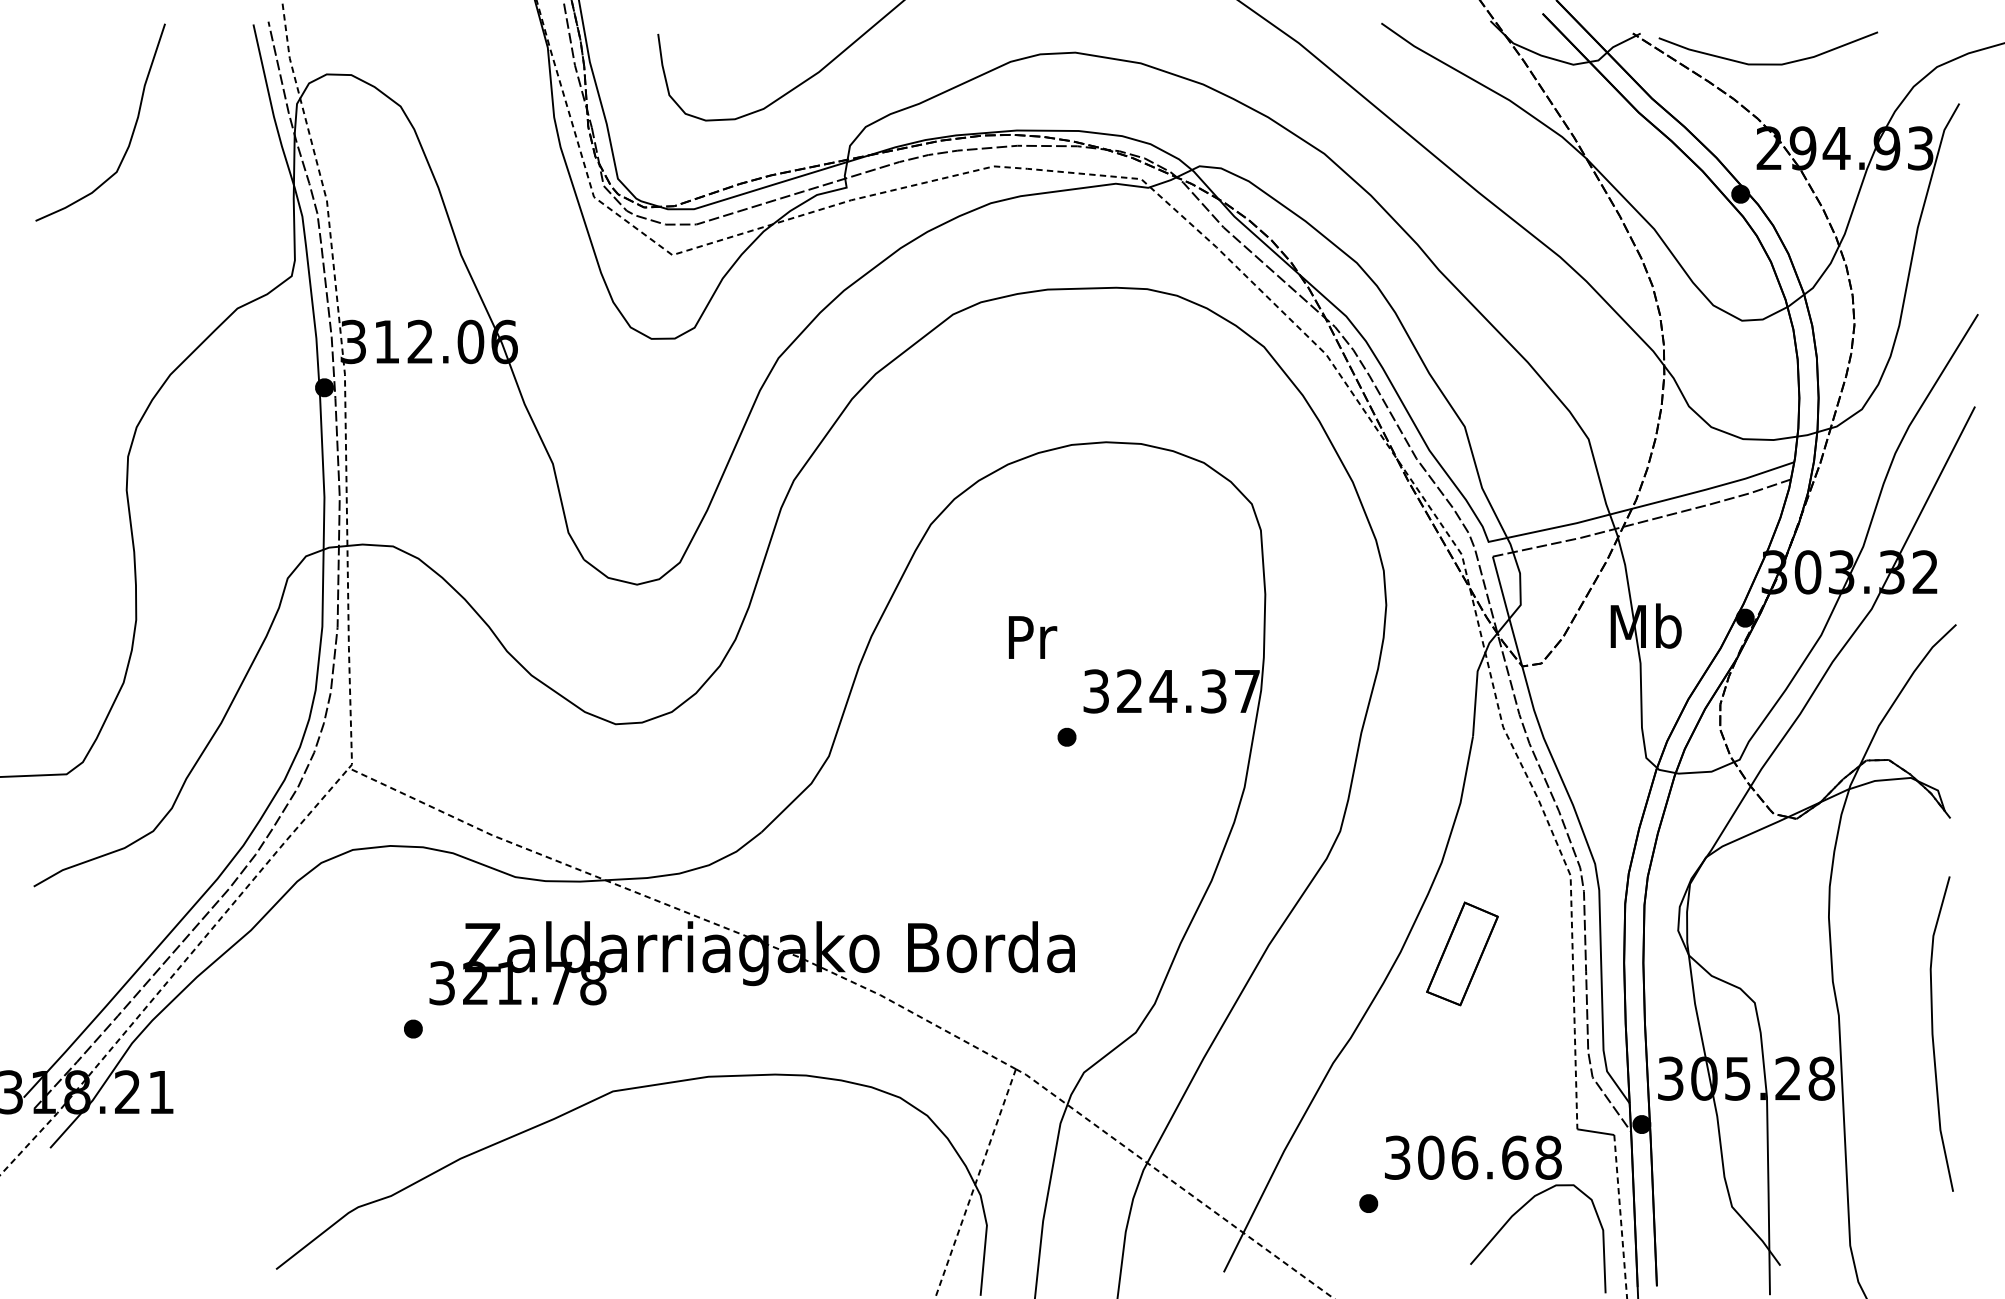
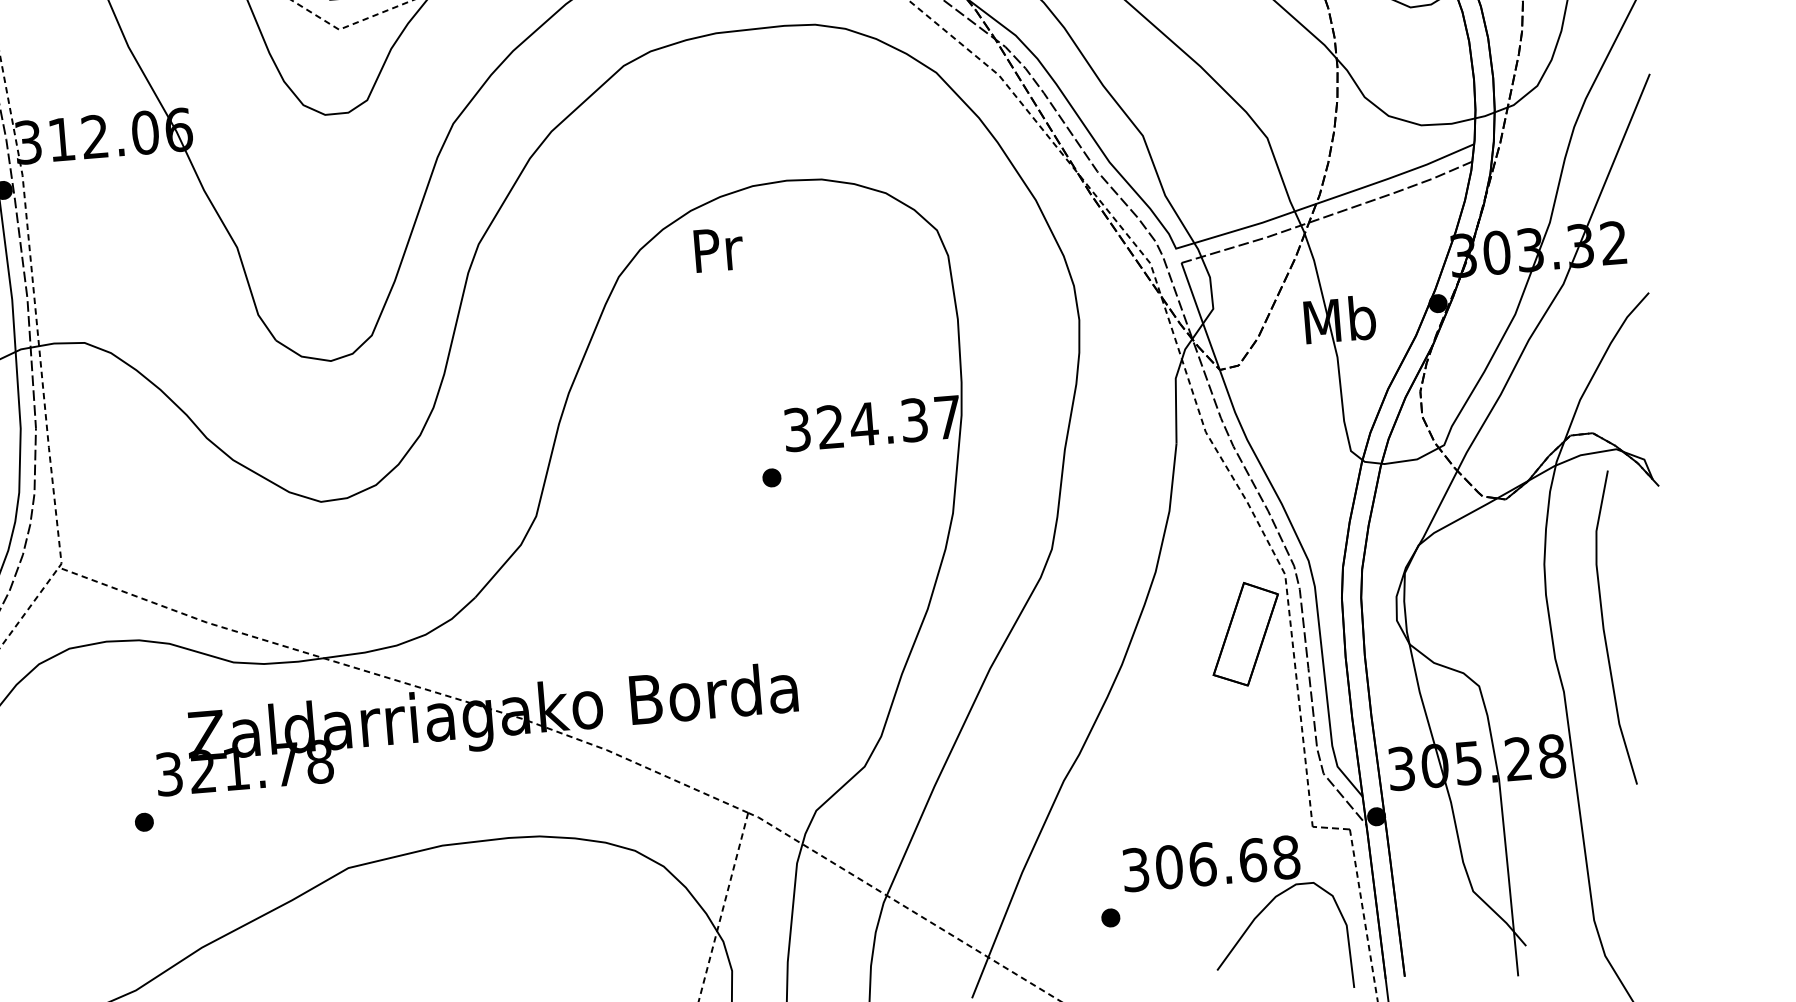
text: (1033, 637) -> (719, 249), moved
part: (1462, 953) -> (1245, 633), moved
curve: (1933, 1033) -> (1604, 628), moved
line: (1595, 1132) -> (1331, 828), solid -> dashed

